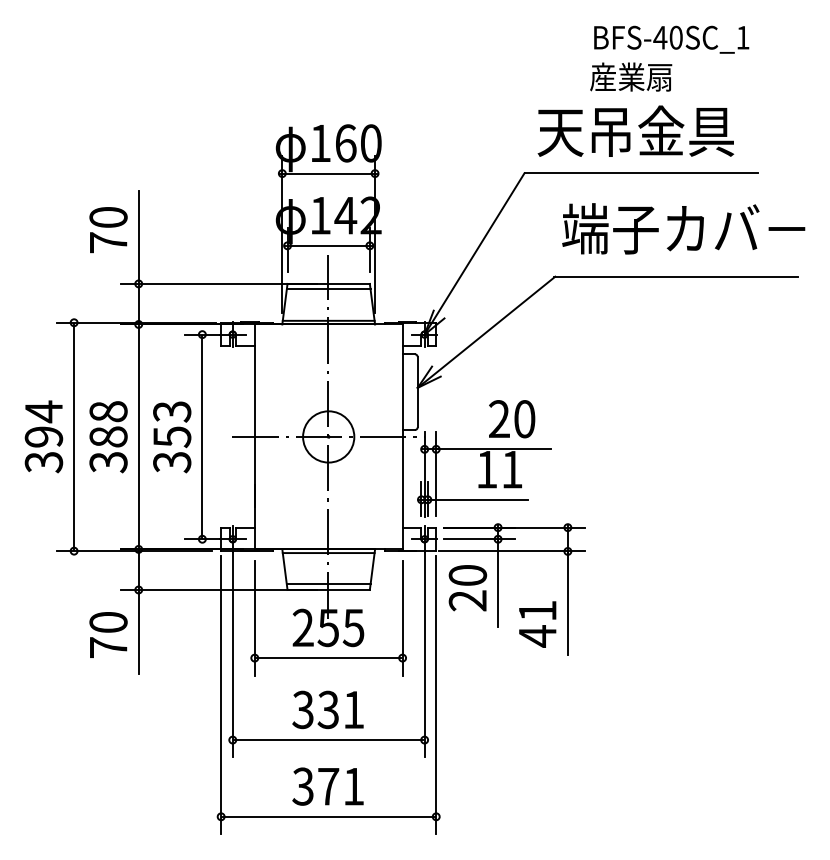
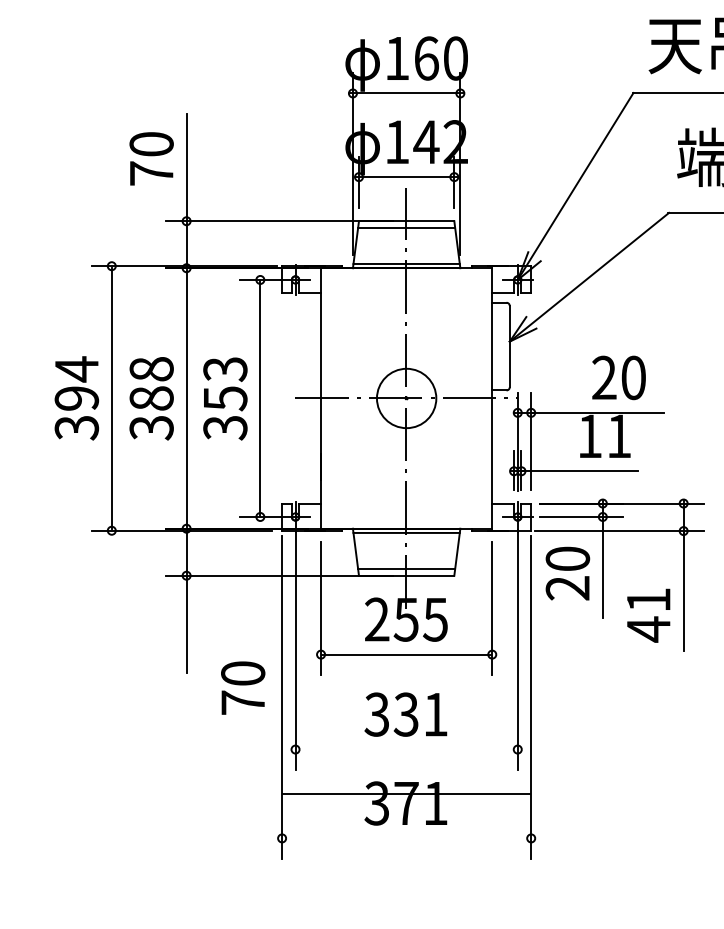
text: (108, 634) -> (243, 687), moved
line: (328, 740) -> (406, 750), removed
line: (328, 816) -> (406, 794), moved

